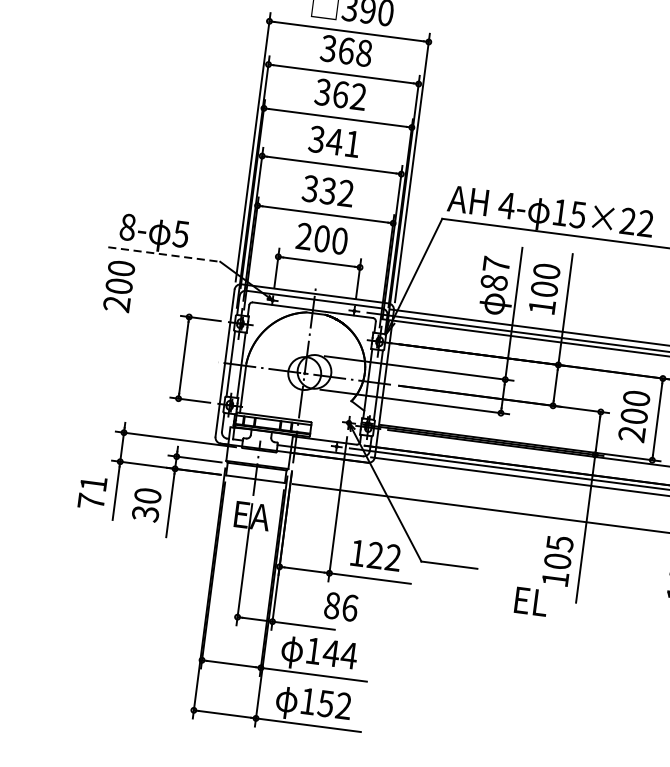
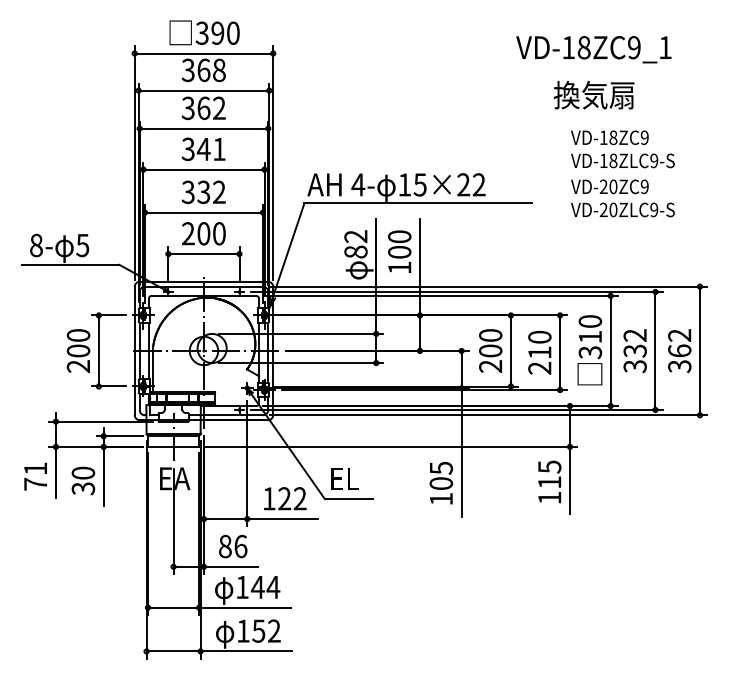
line: (164, 254) -> (70, 264), dashed -> solid
text: (495, 264) -> (355, 236), 87 -> 82
text: (119, 285) -> (78, 350), moved
text: (530, 601) -> (344, 478), moved
text: (341, 606) -> (233, 546), moved

